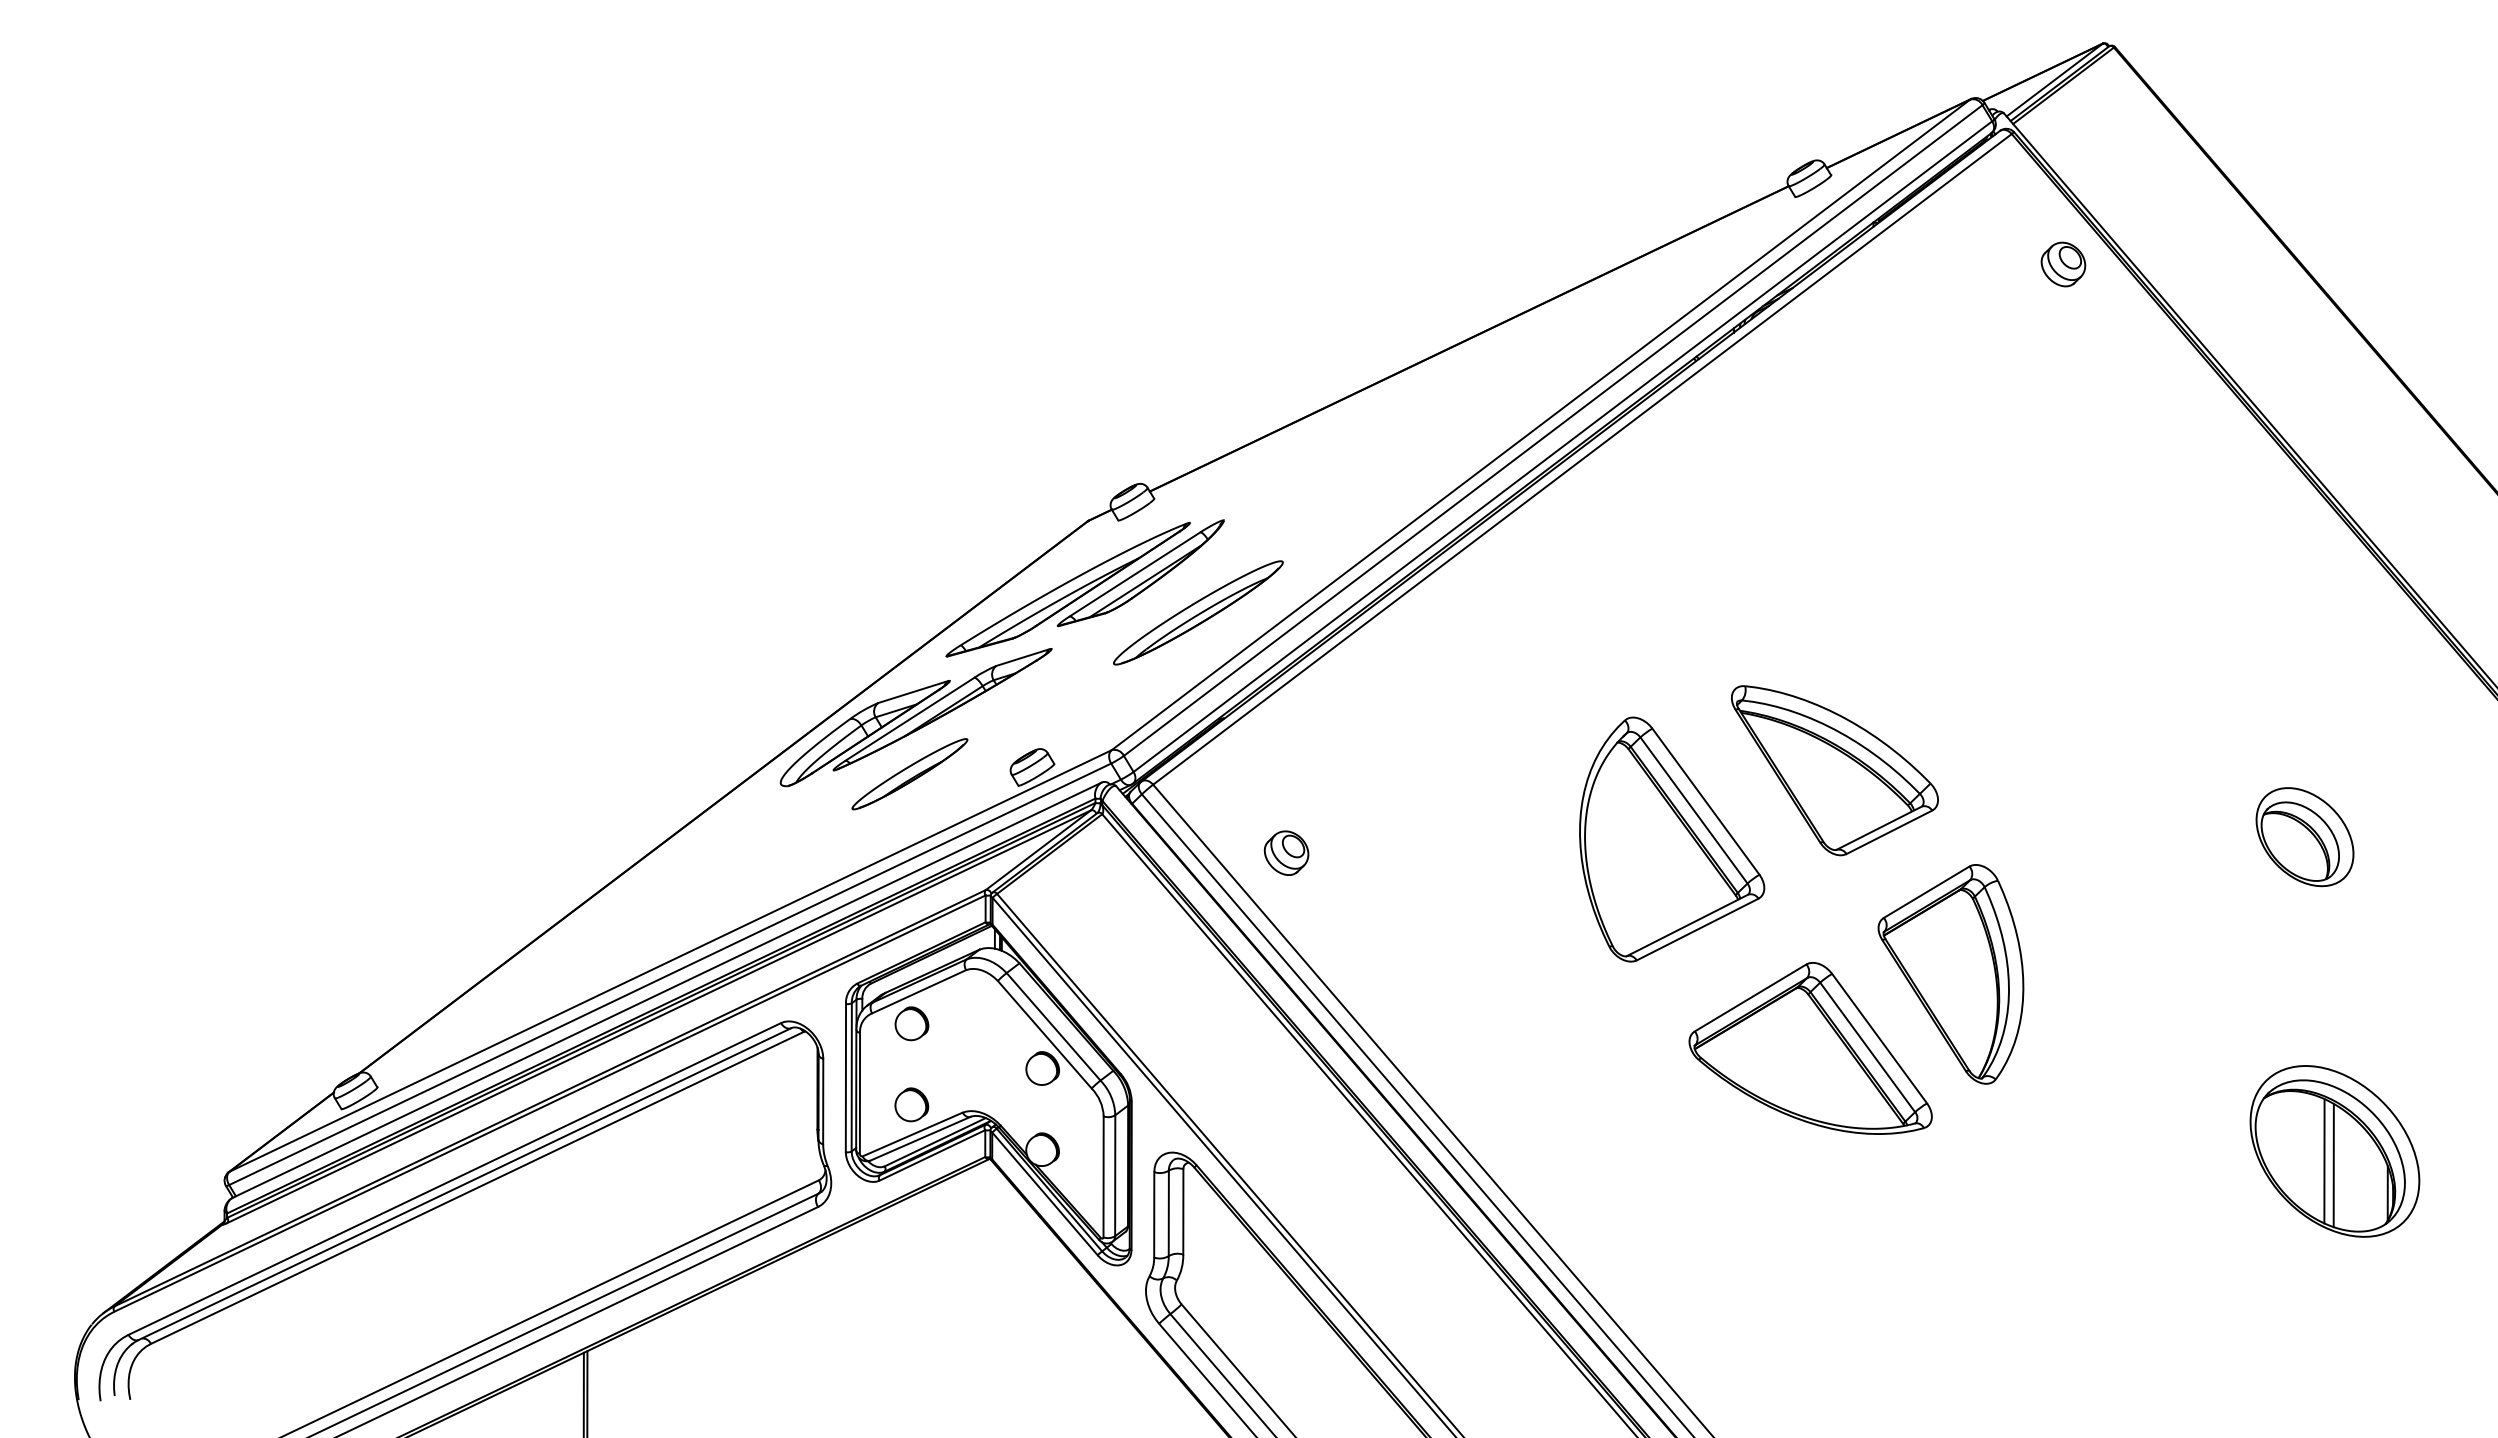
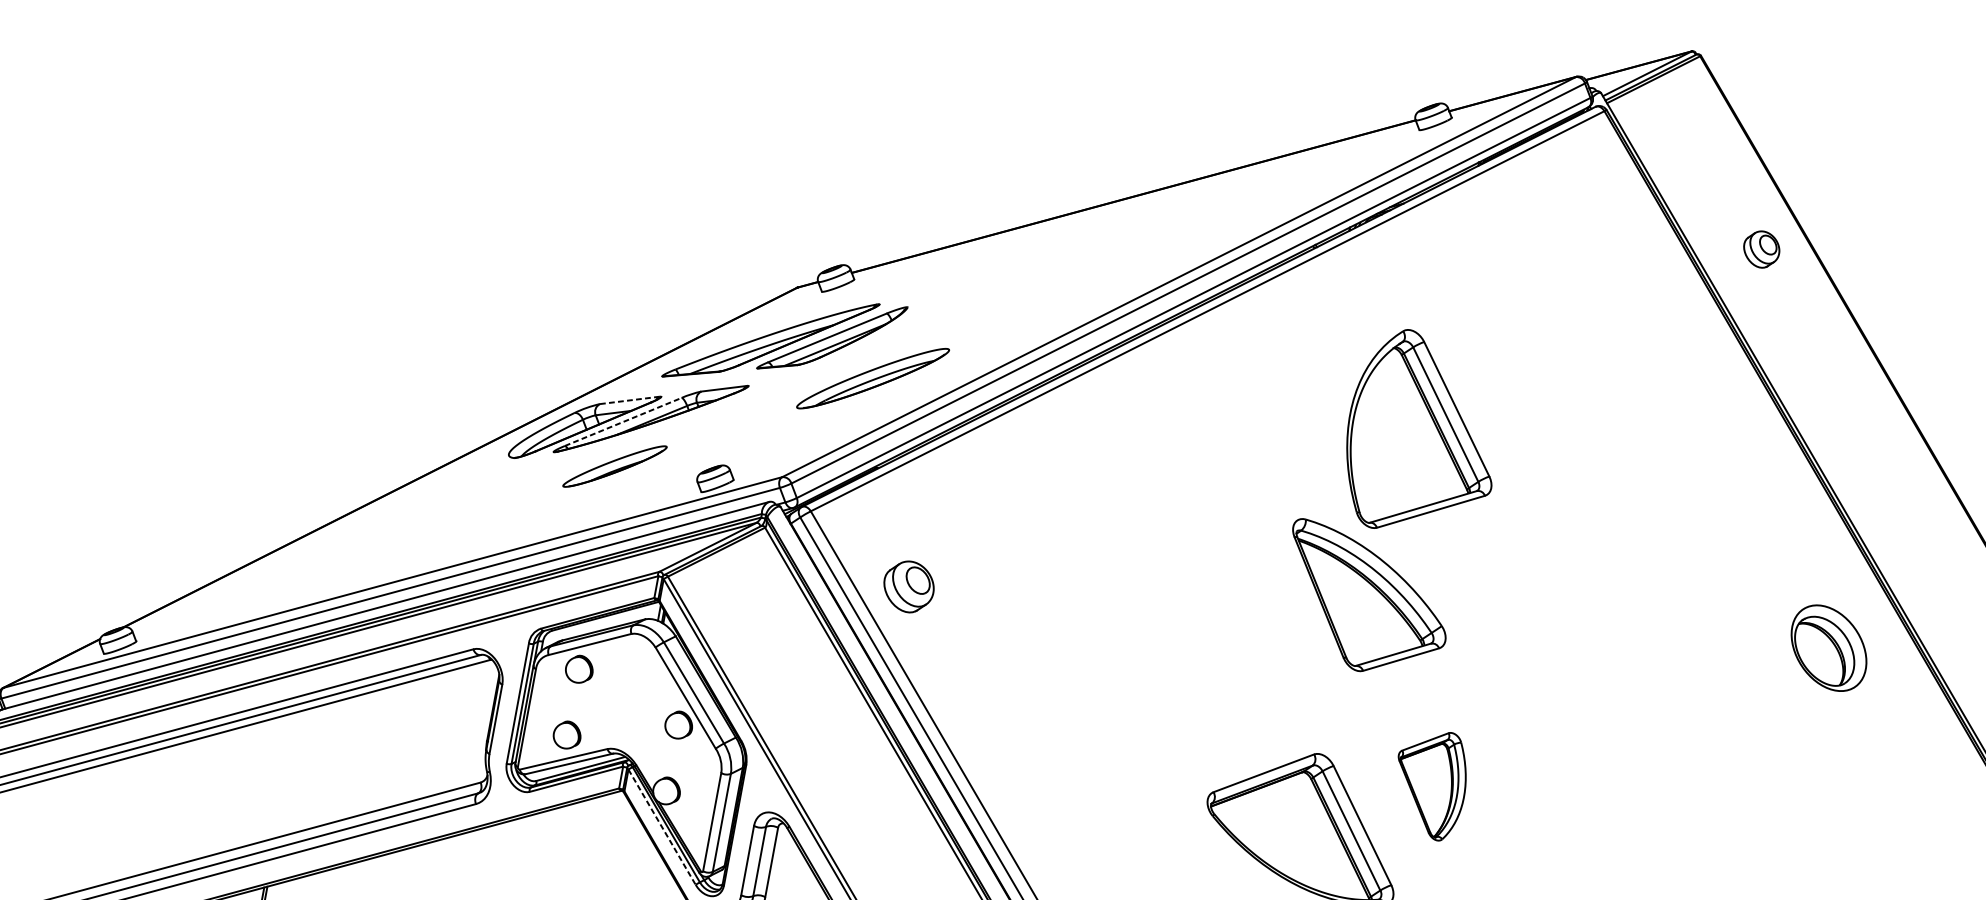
part: (2063, 264) -> (1761, 249), moved
line: (913, 692) -> (630, 400), solid -> dashed
line: (910, 719) -> (623, 422), solid -> dashed
part: (2304, 837) -> (1828, 648), moved
part: (1672, 839) -> (1424, 434), moved
part: (1286, 852) -> (908, 586), size x1.4
part: (1950, 974) -> (1429, 784), size x0.6
line: (1044, 1193) -> (661, 826), solid -> dashed

